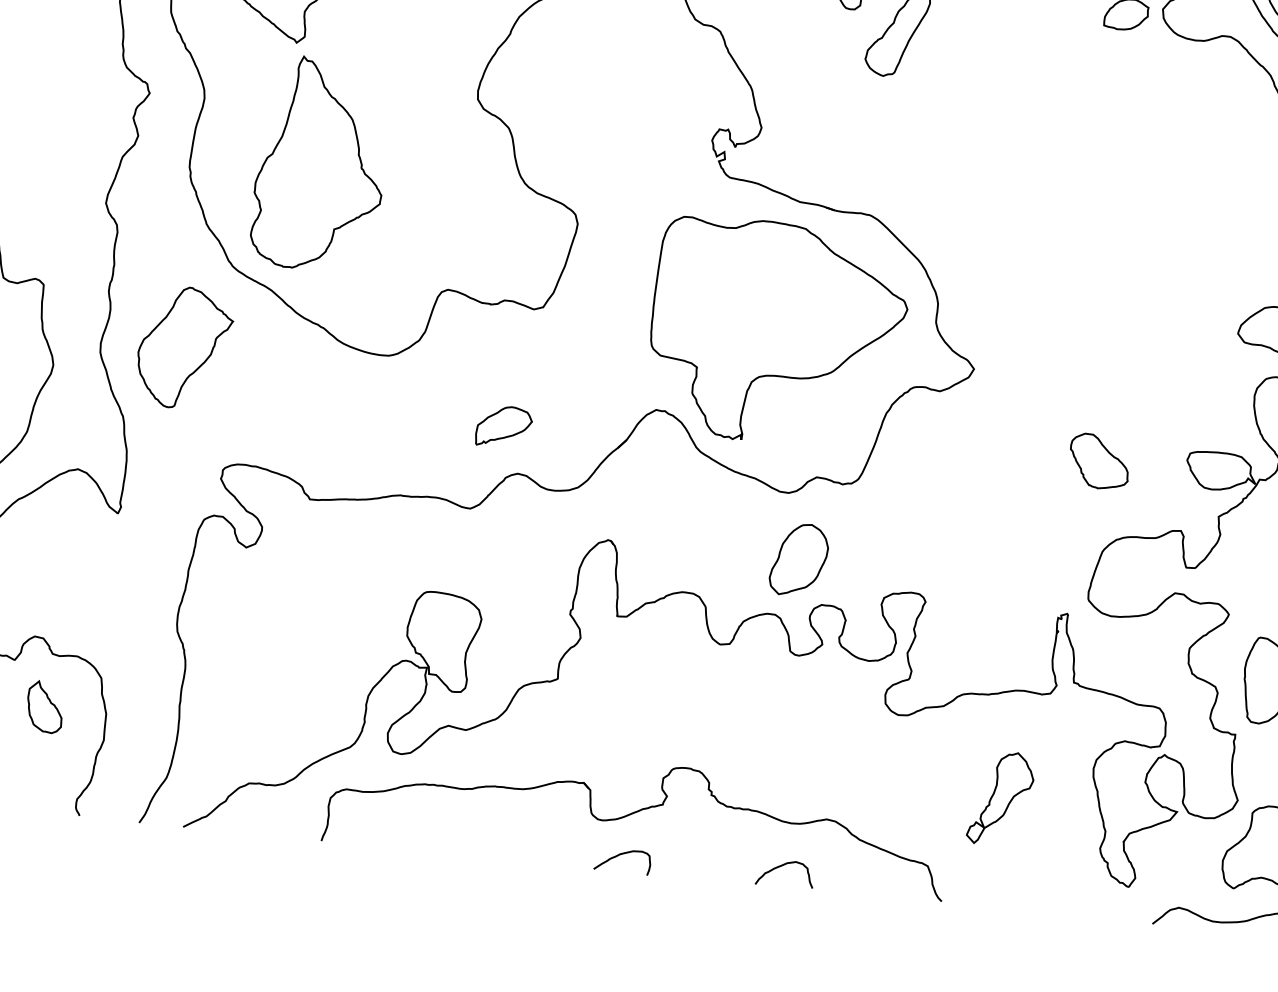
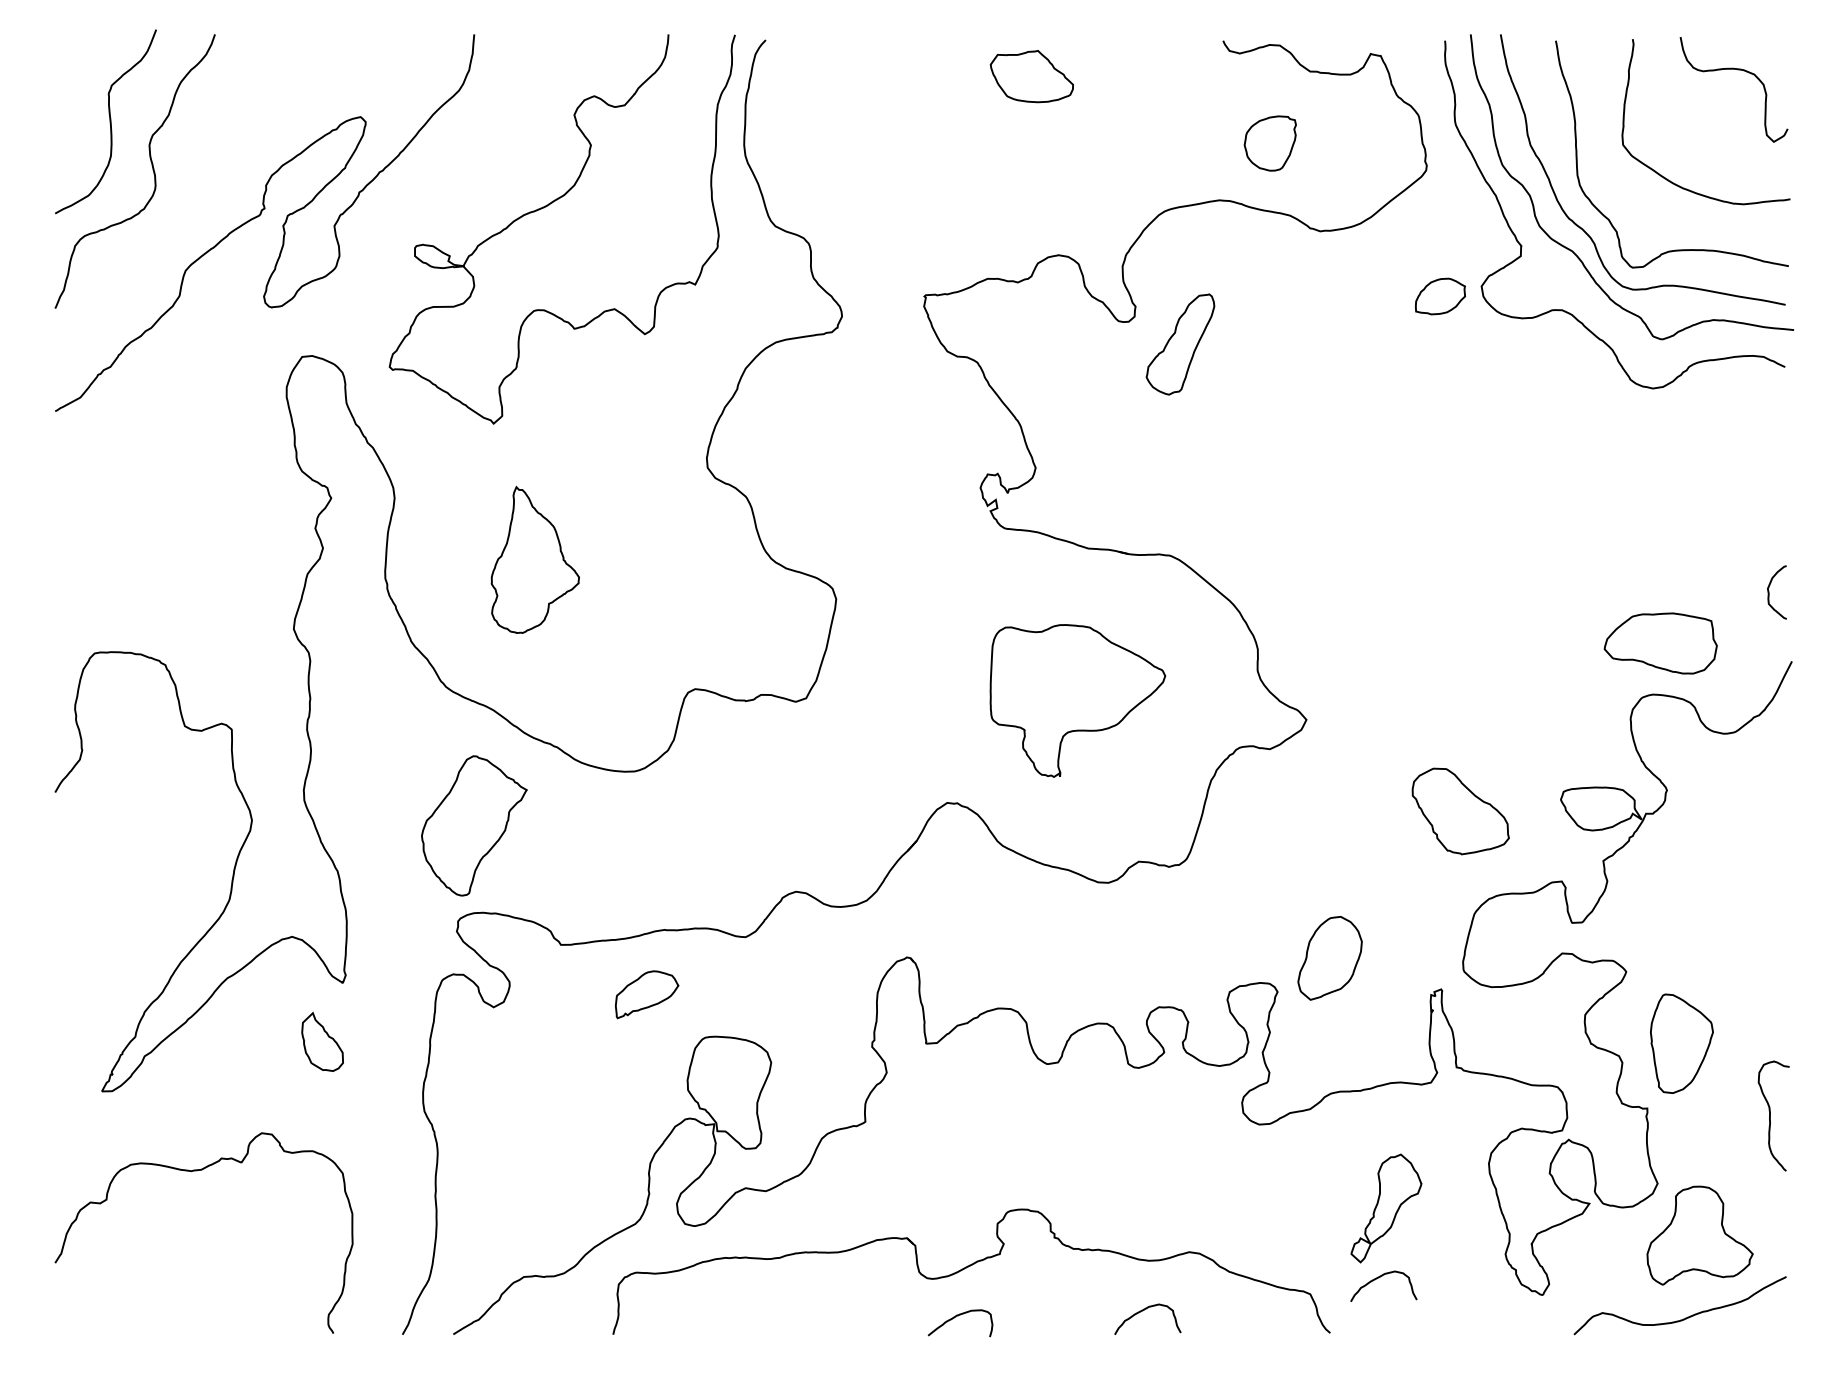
part: (321, 163) -> (535, 559), size x0.6
part: (777, 332) -> (1077, 700), size x0.6
part: (184, 347) -> (474, 825), moved
part: (503, 426) -> (646, 994), moved
part: (1099, 461) -> (1460, 811), size x1.4
part: (798, 560) -> (1329, 958), moved
part: (45, 706) -> (322, 1041), moved
curve: (989, 857) -> (1380, 1277), added

